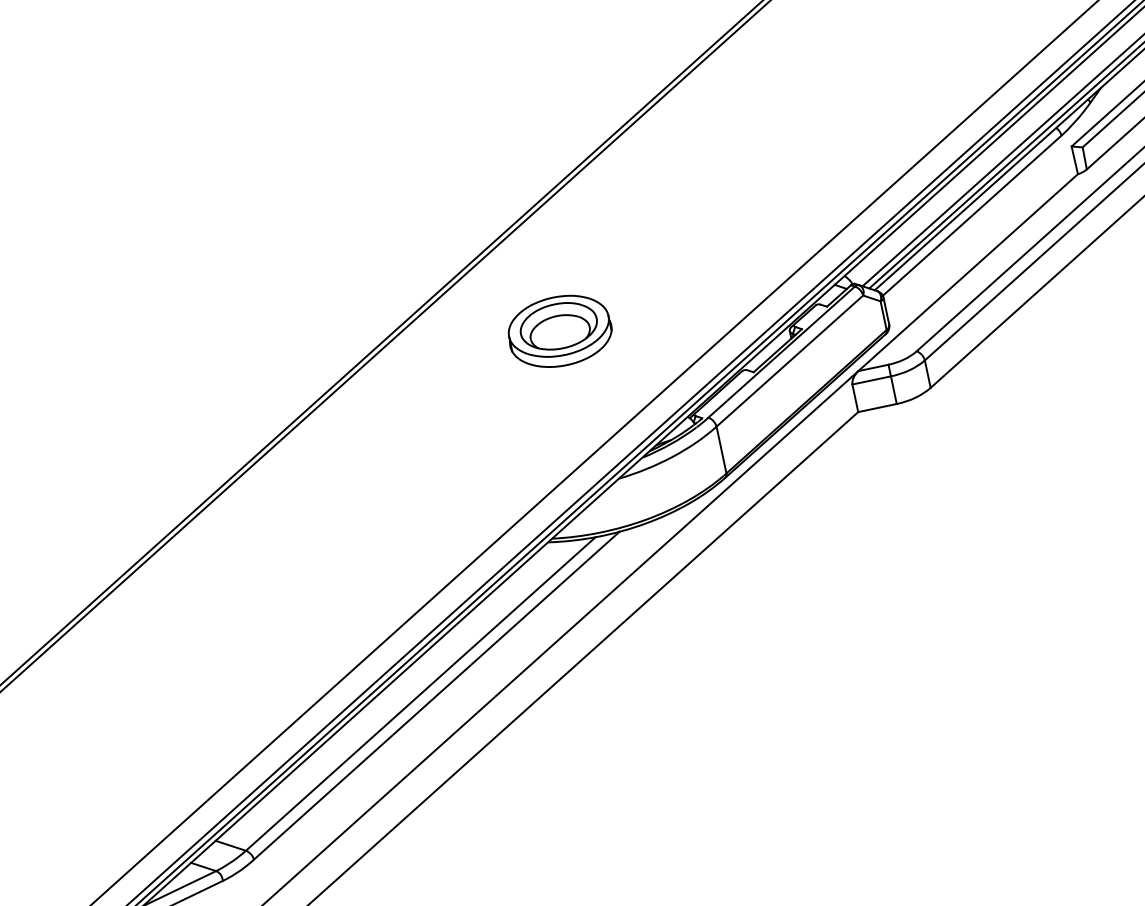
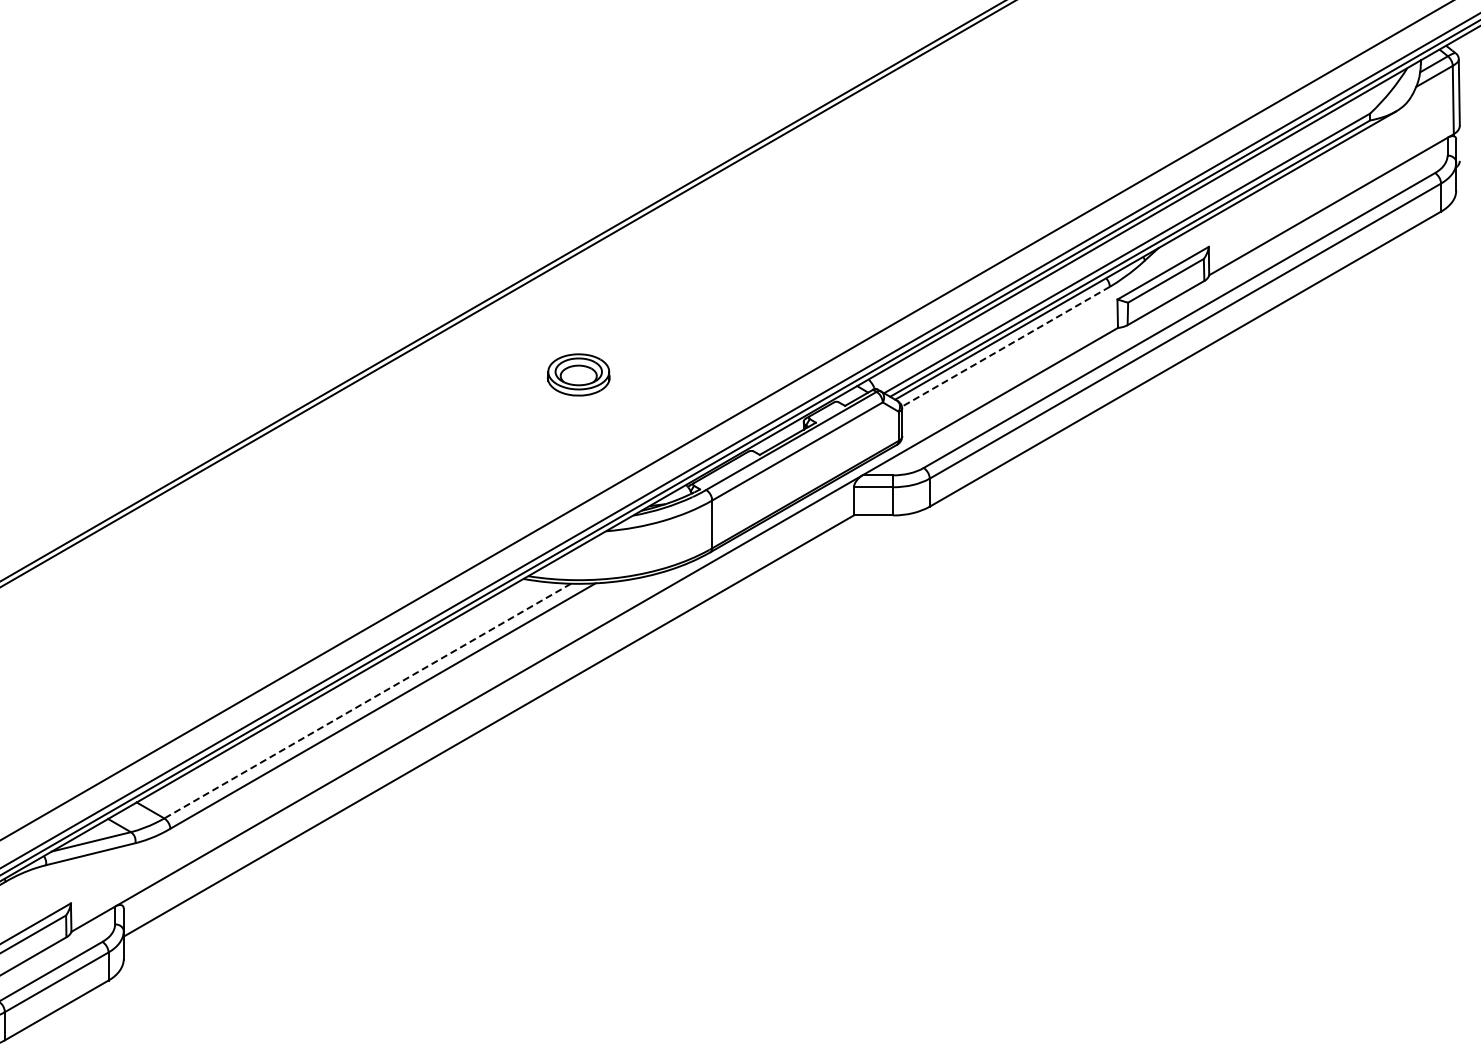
line: (971, 216) -> (1005, 347), solid -> dashed
part: (559, 330) -> (578, 374), size x0.6
line: (420, 694) -> (367, 701), solid -> dashed

